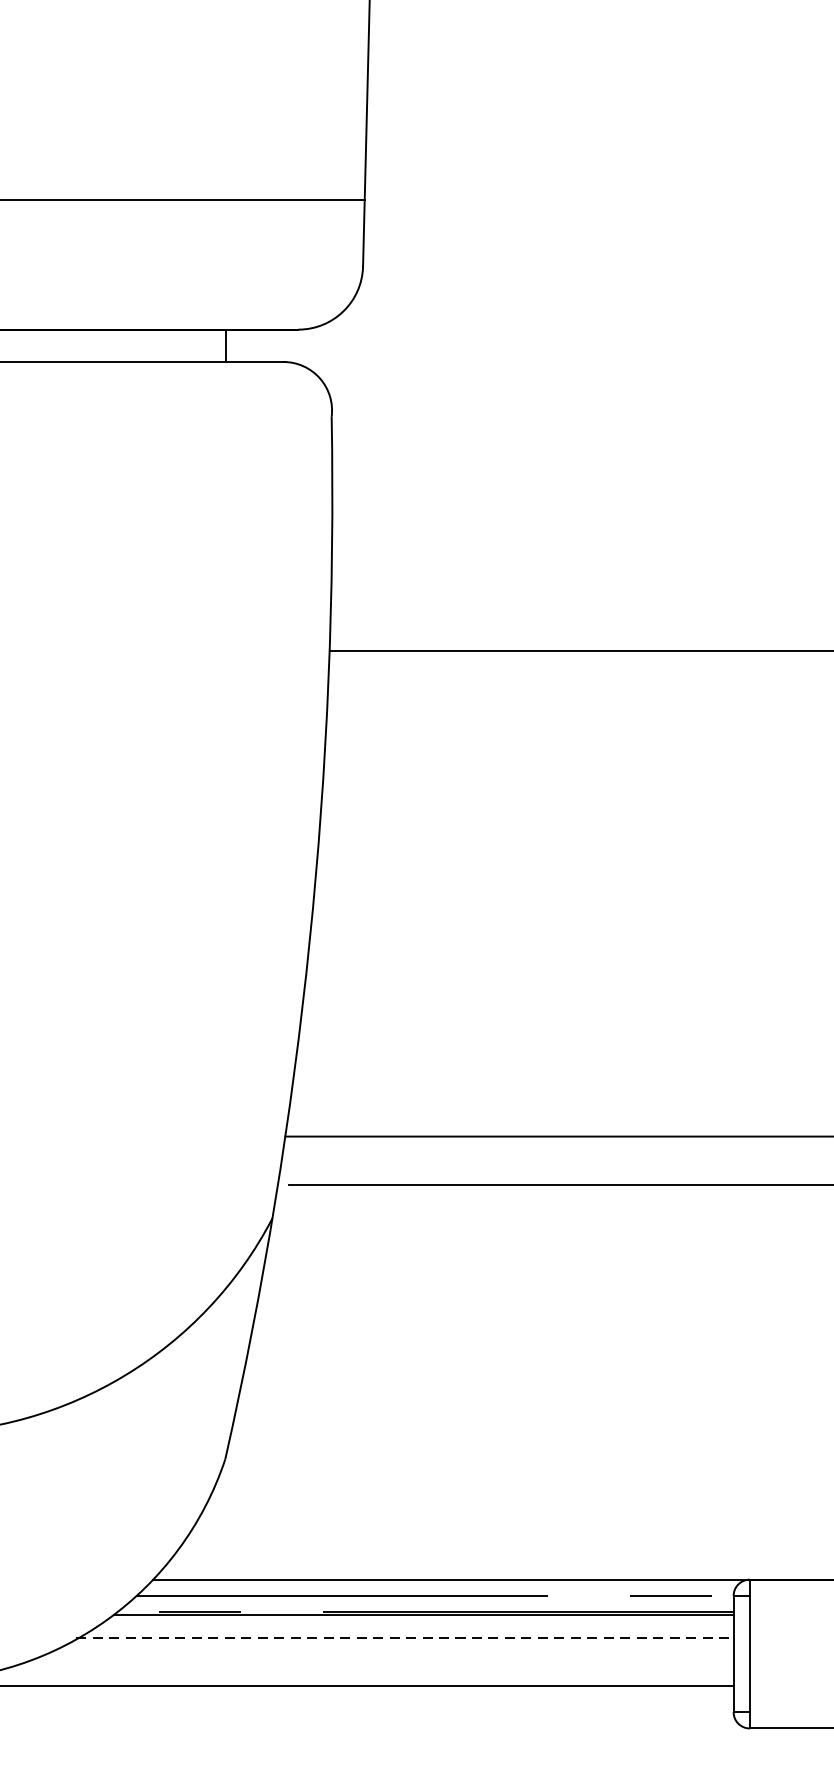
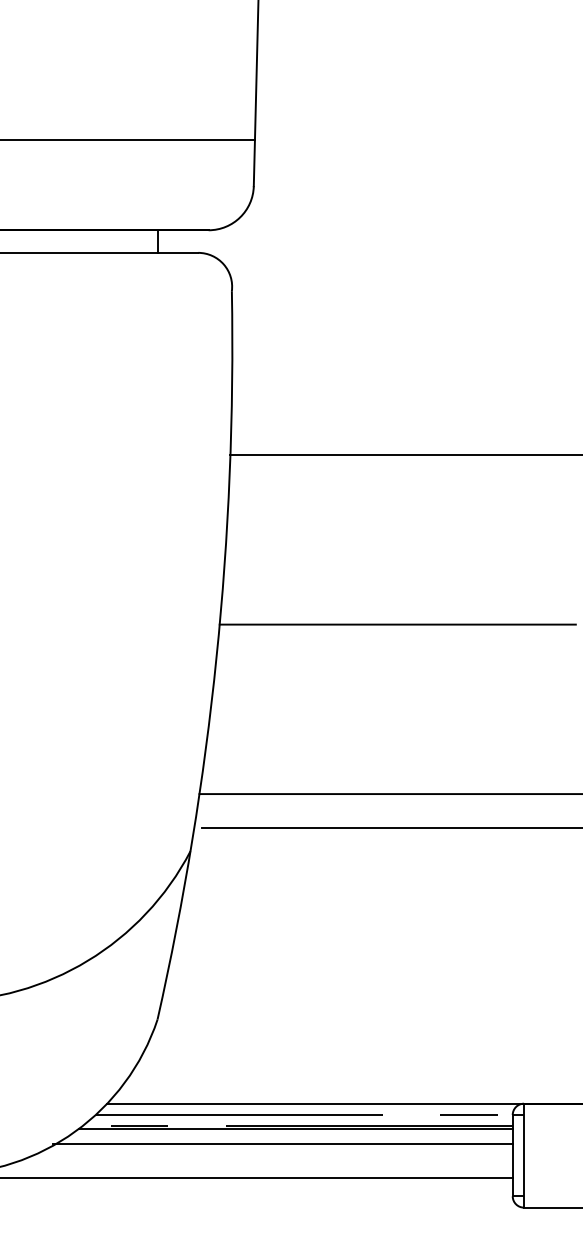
line: (568, 893) -> (397, 624), added
line: (405, 1638) -> (283, 1144), dashed -> solid

